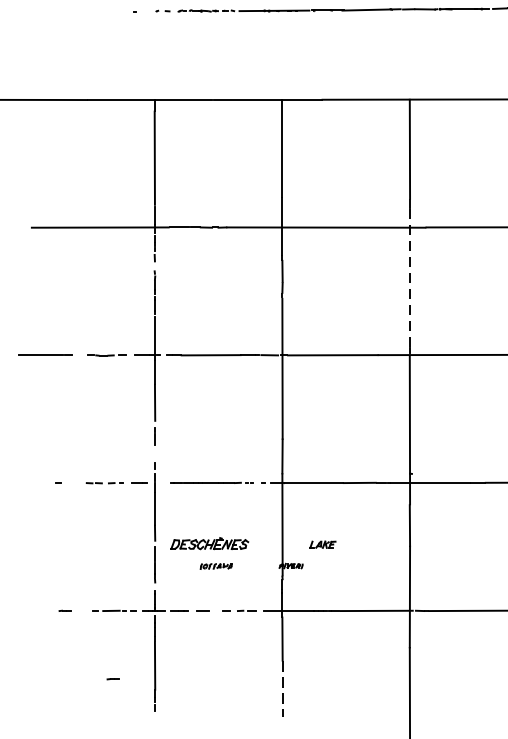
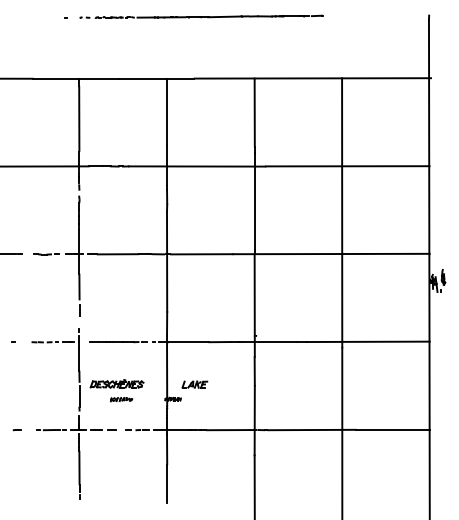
line: (409, 278) -> (254, 201), dashed -> solid
part: (322, 544) -> (194, 384), size x1.43
part: (111, 679) -> (49, 477), removed
line: (283, 689) -> (167, 484), dashed -> solid

